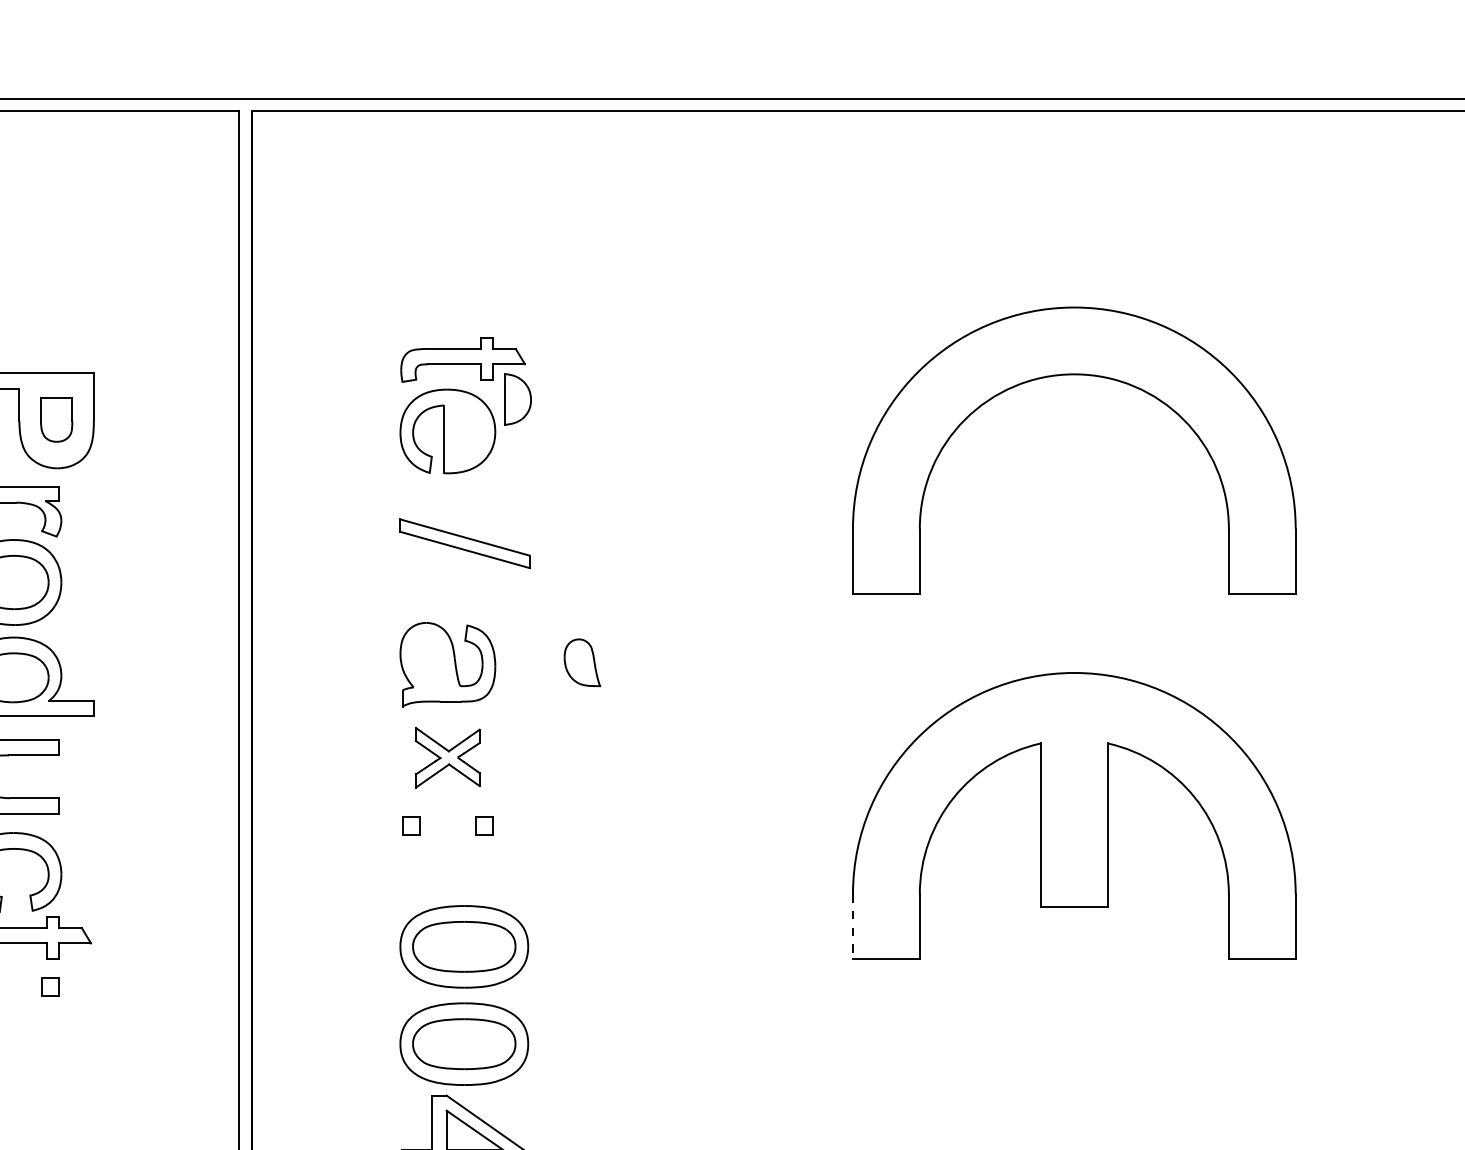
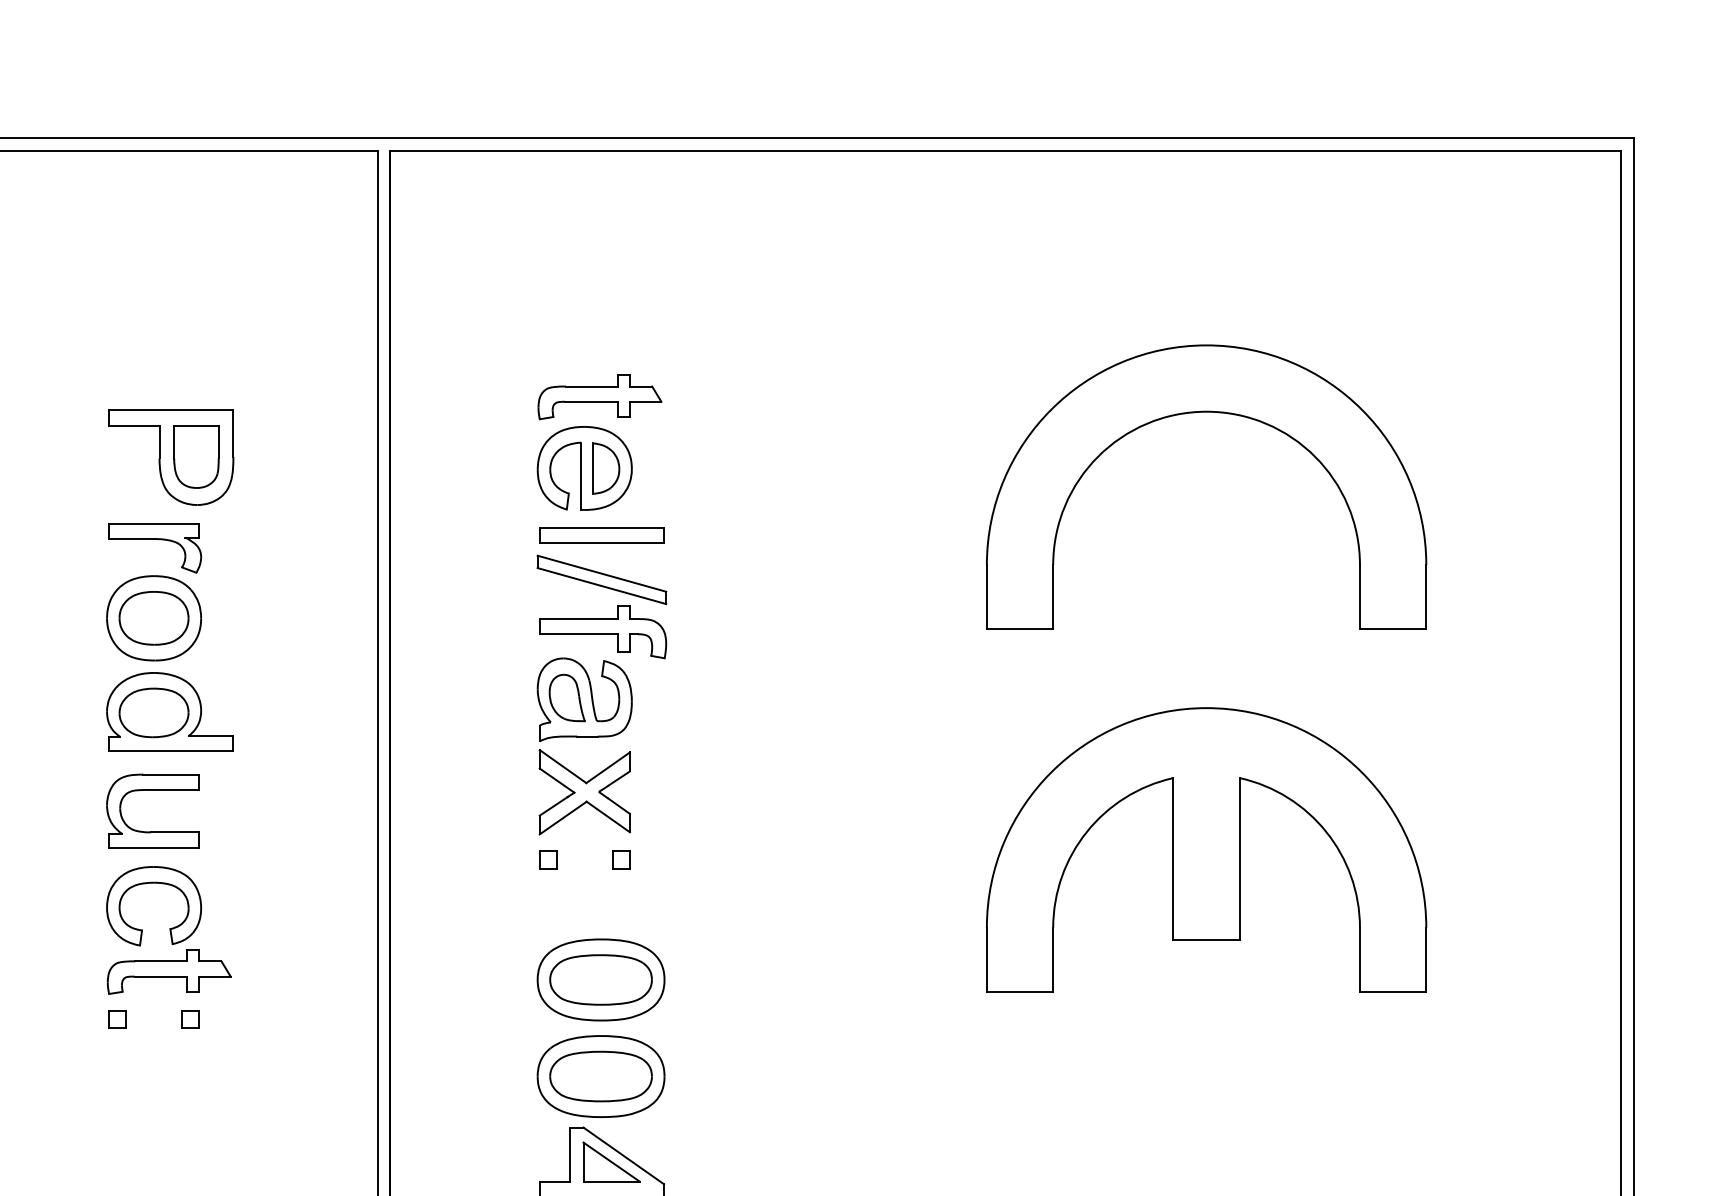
part: (518, 399) -> (606, 468), moved
part: (56, 419) -> (196, 456), size x1.43
part: (464, 499) -> (601, 535), added
part: (466, 596) -> (603, 632), added
part: (581, 662) -> (566, 697), moved
part: (447, 757) -> (584, 792), size x1.43
line: (852, 927) -> (986, 960), dashed -> solid

